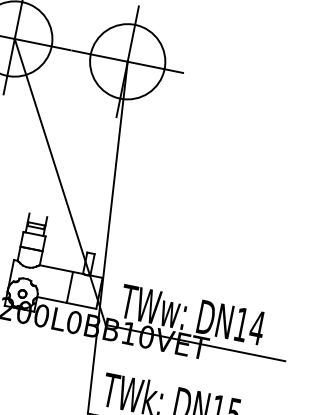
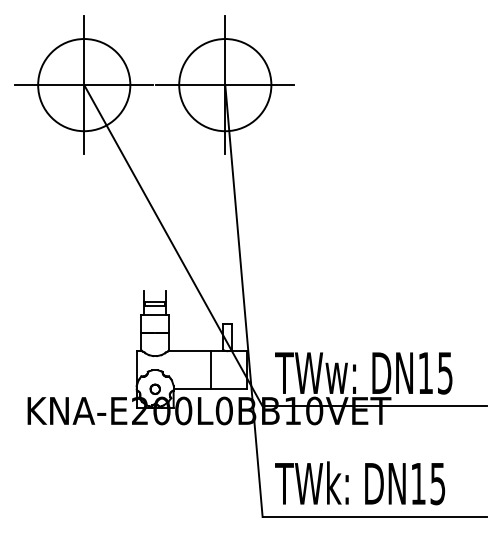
text: (257, 328) -> (445, 373), DN14 -> DN15

